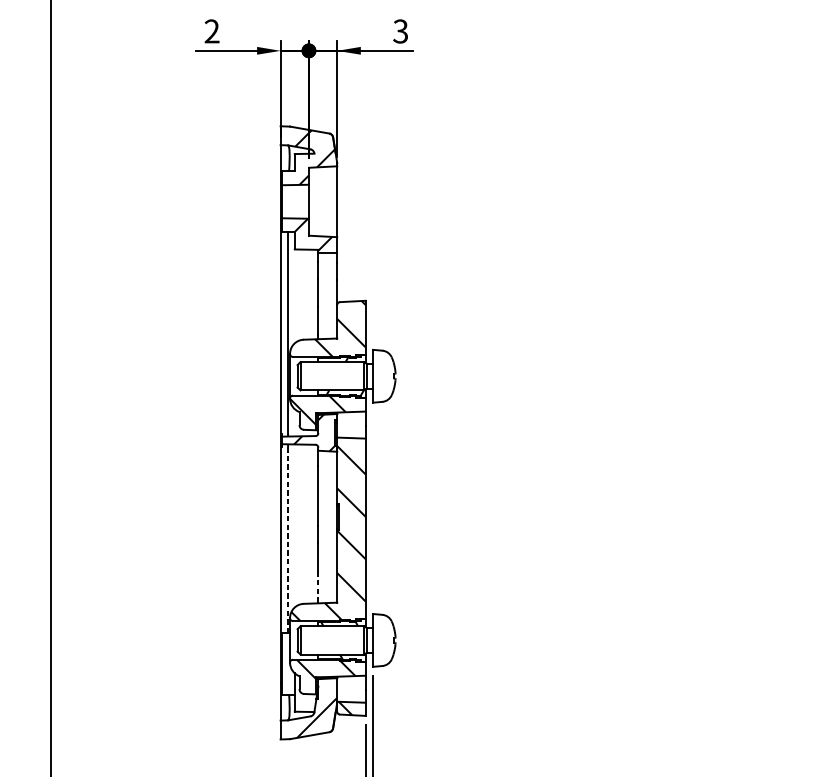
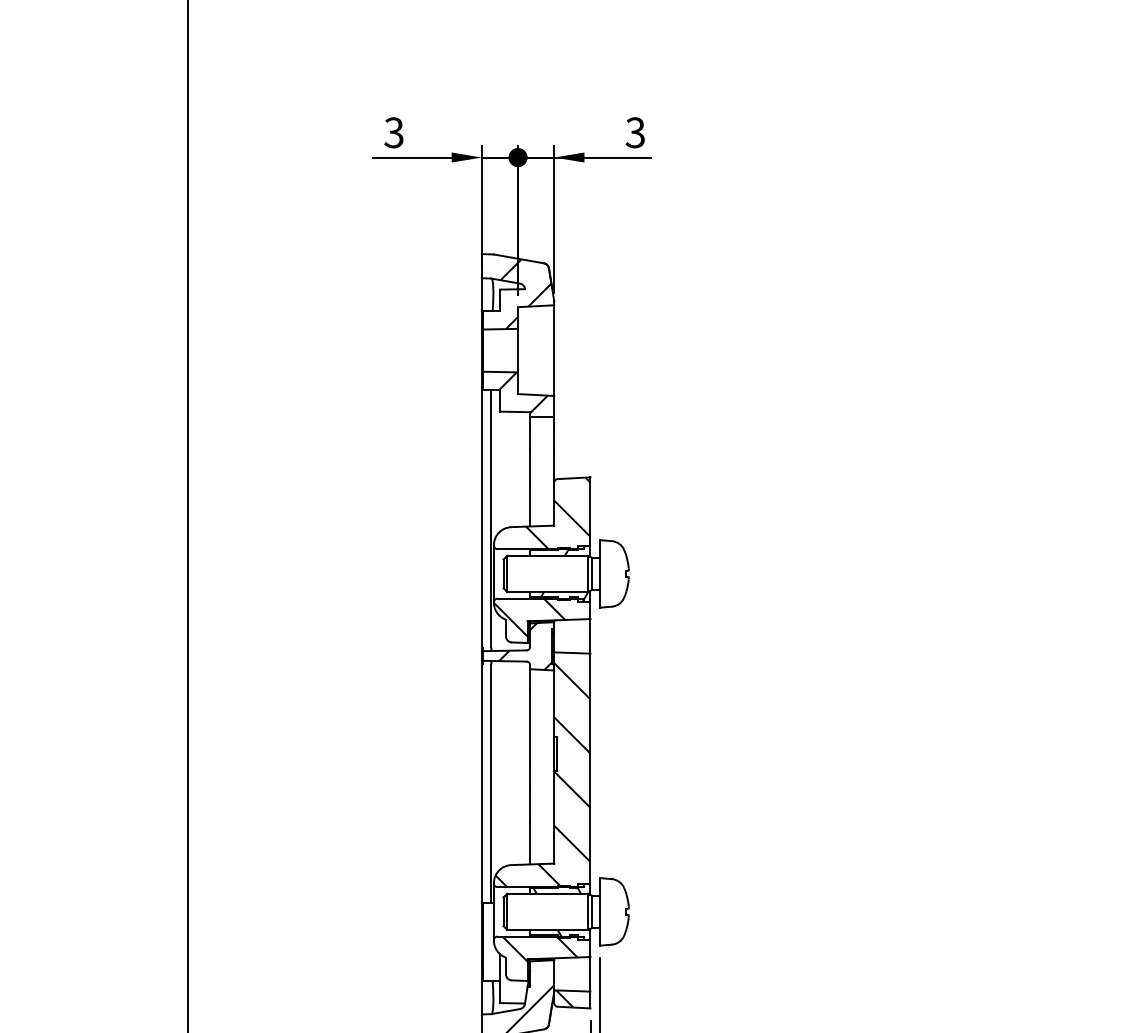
text: (211, 31) -> (393, 132), 2 -> 3
line: (288, 540) -> (491, 784), dashed -> solid
line: (318, 585) -> (530, 841), dashed -> solid

